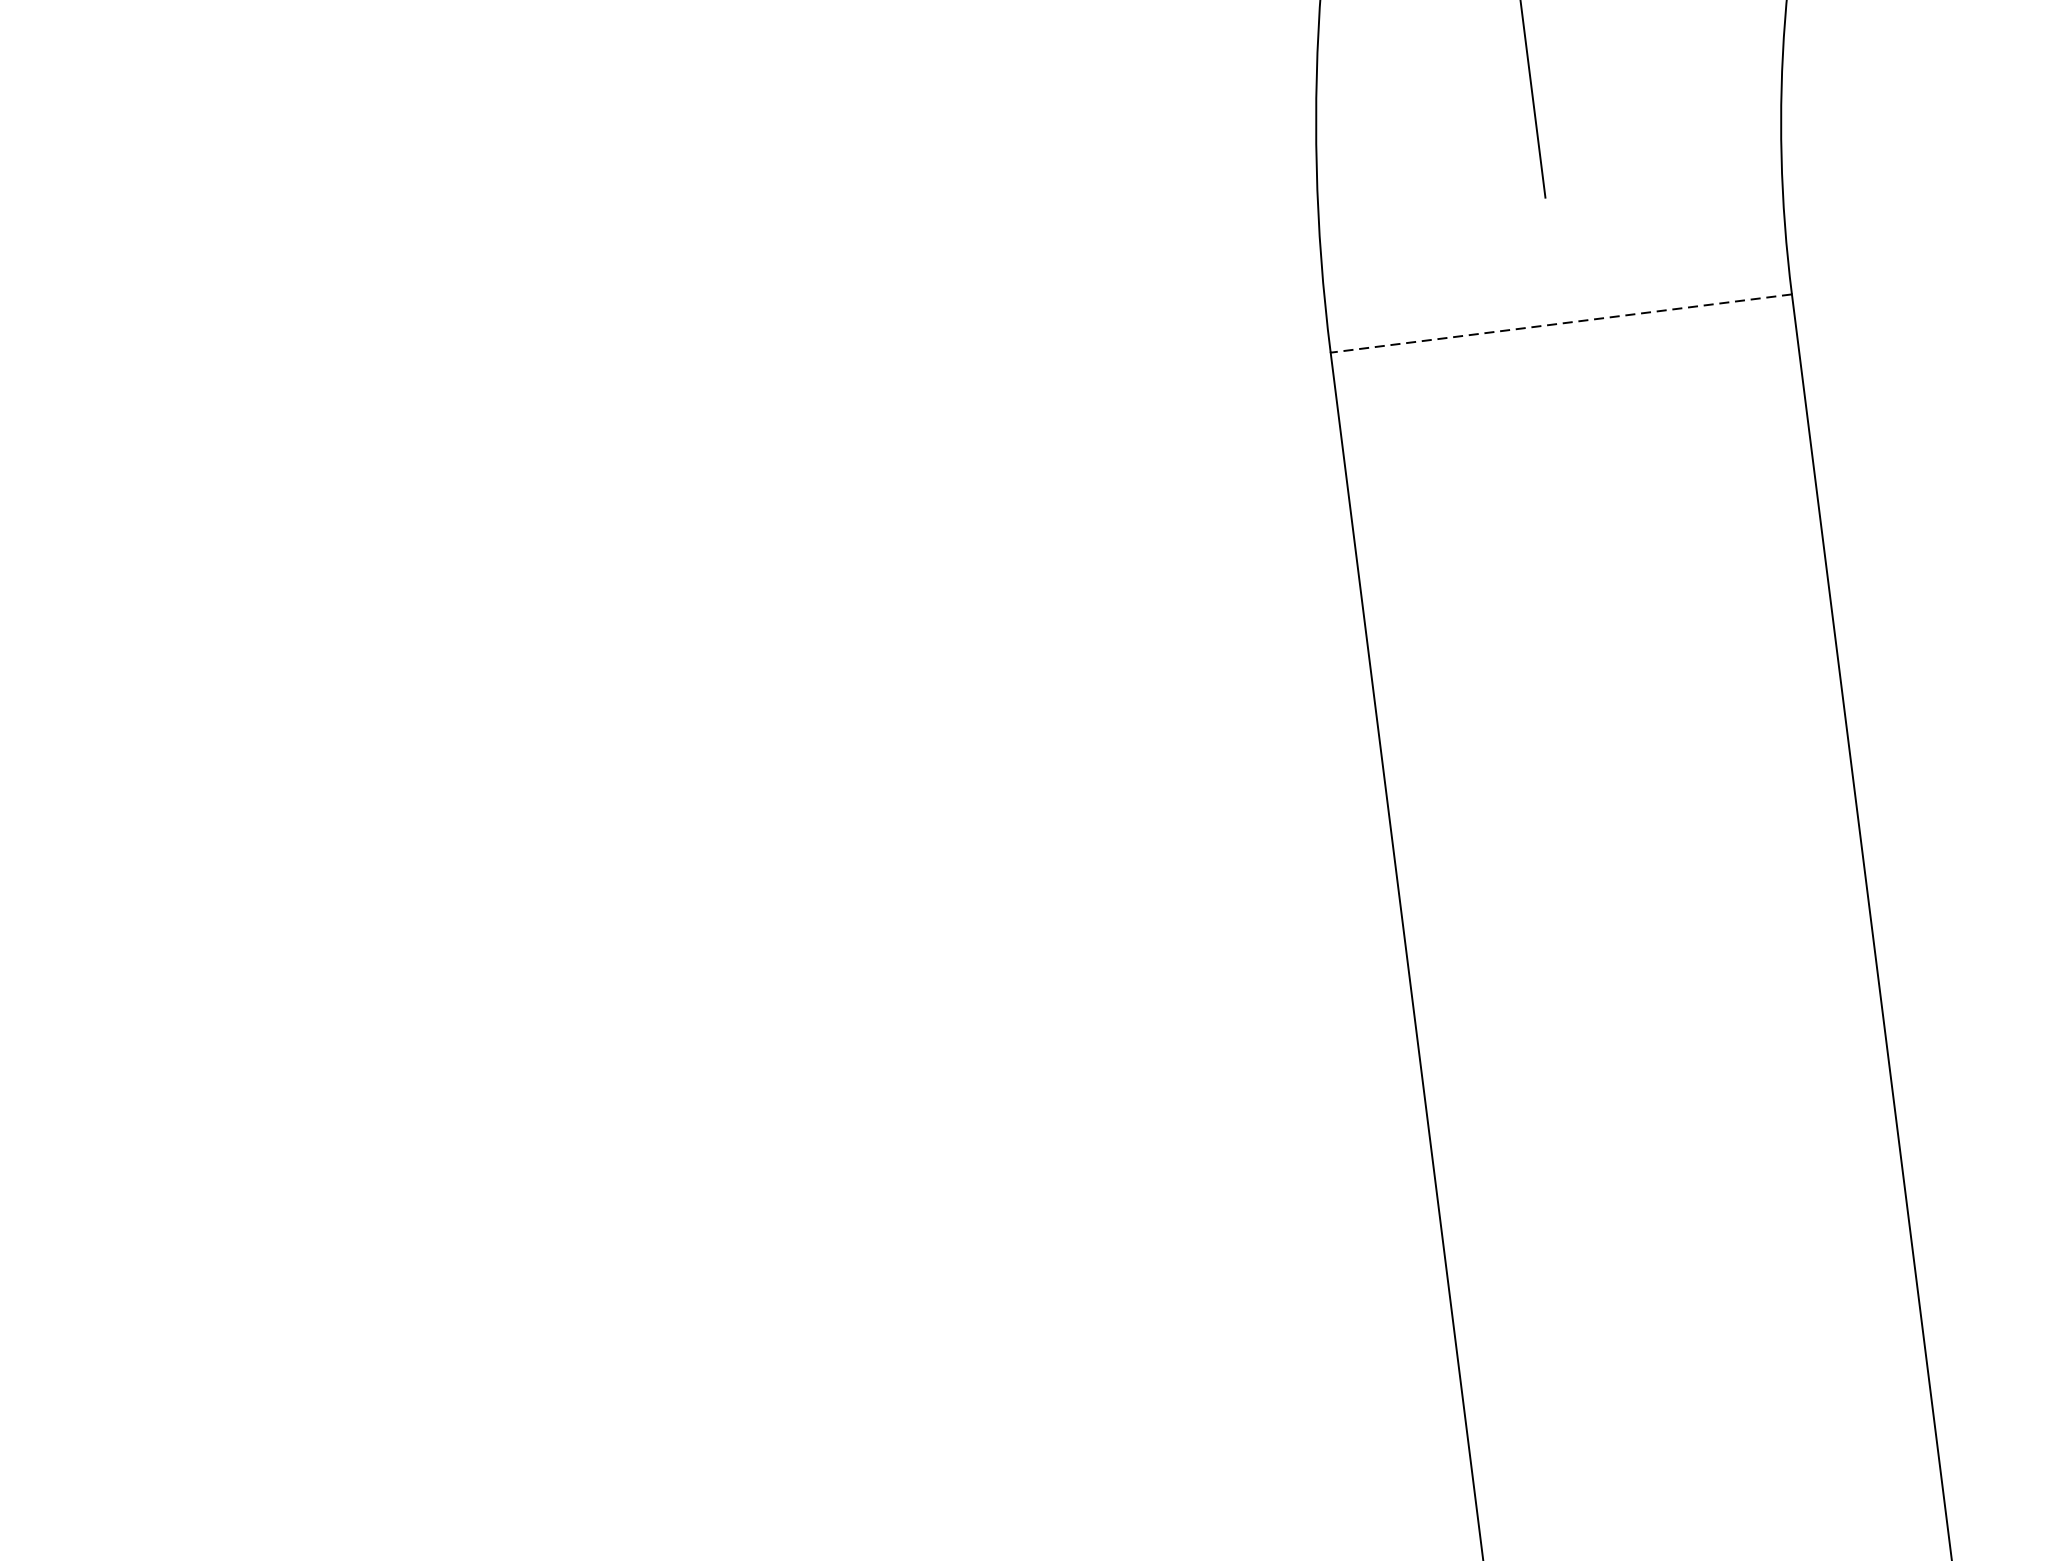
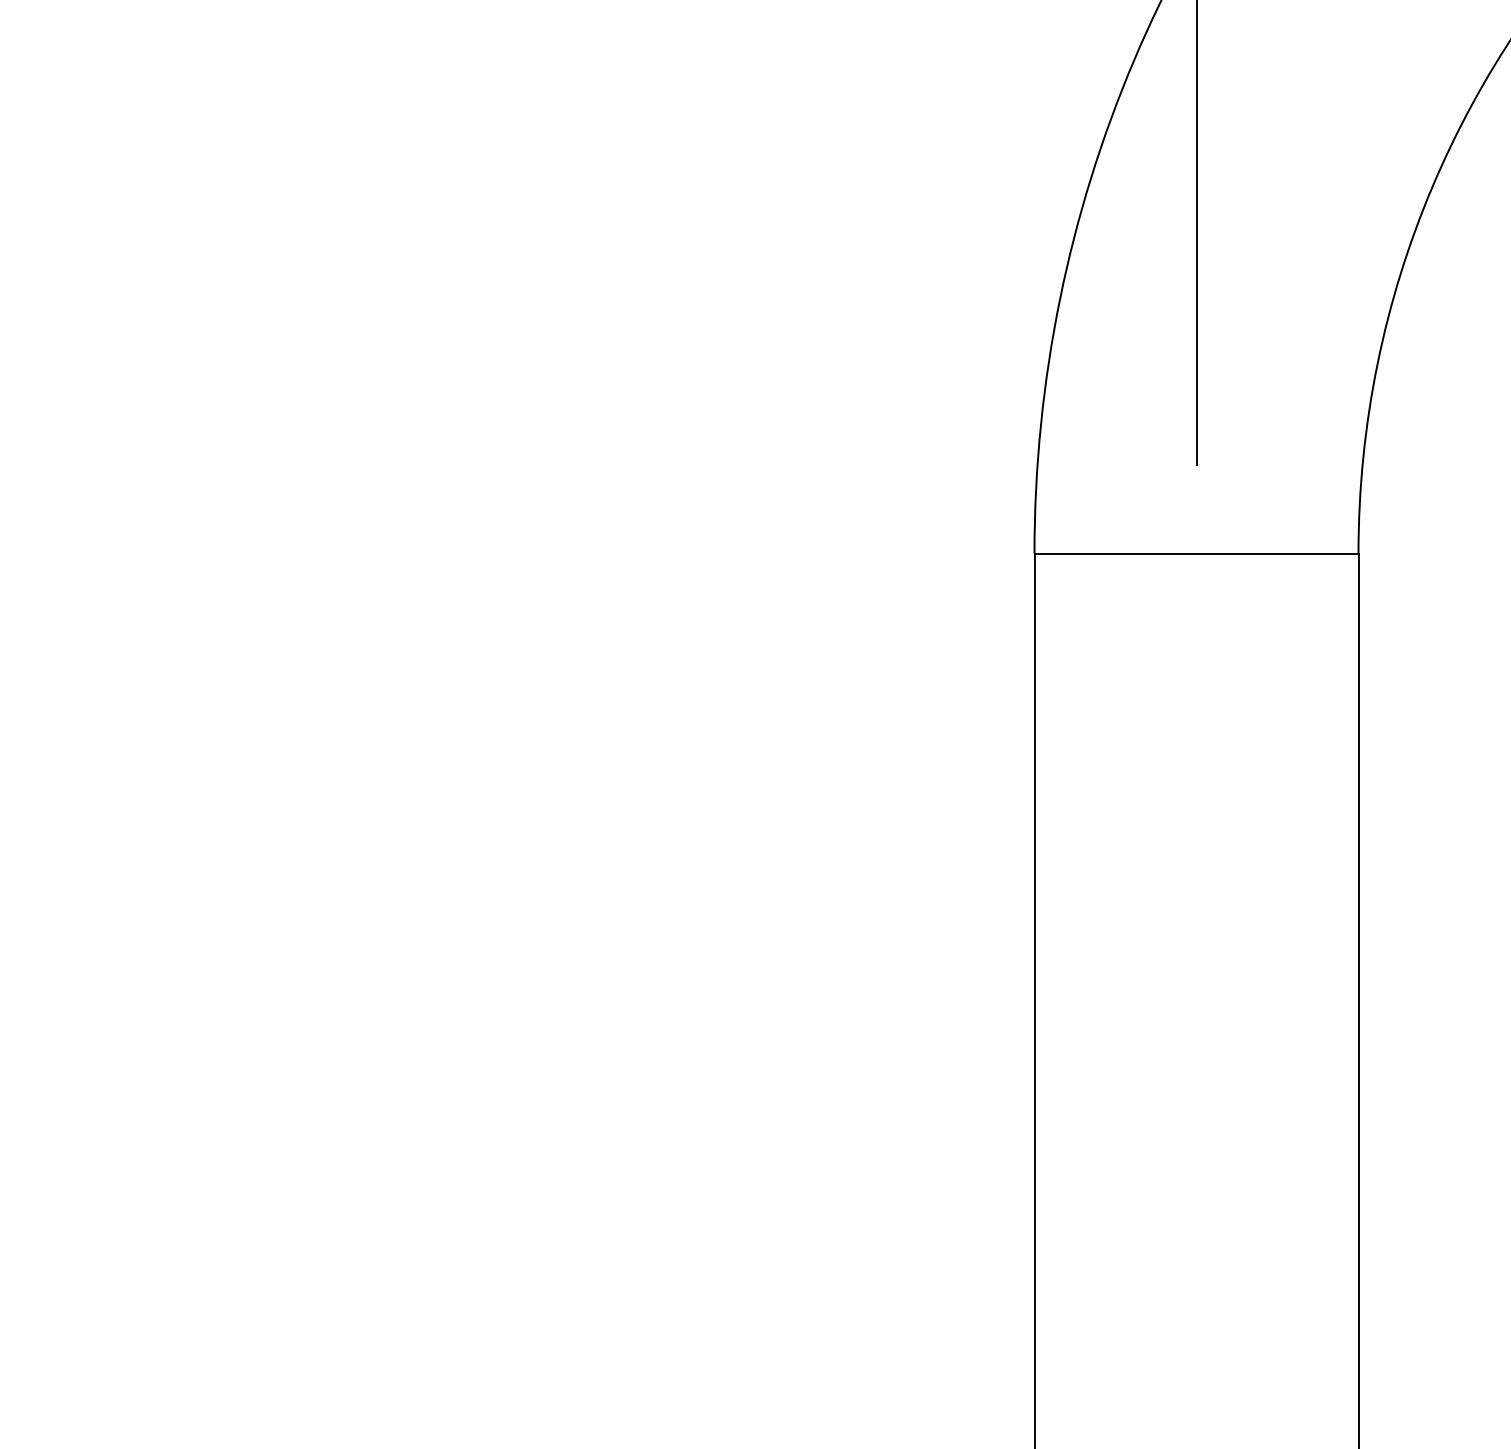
line: (1561, 323) -> (1196, 553), dashed -> solid

